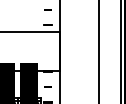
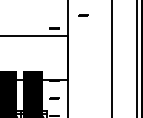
part: (47, 9) -> (82, 15), moved

